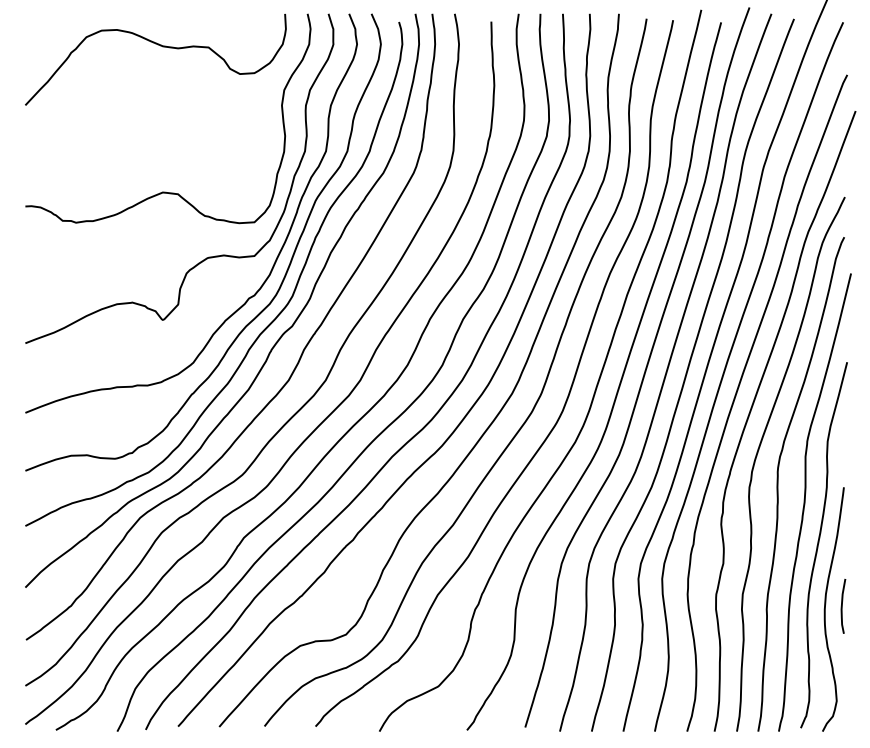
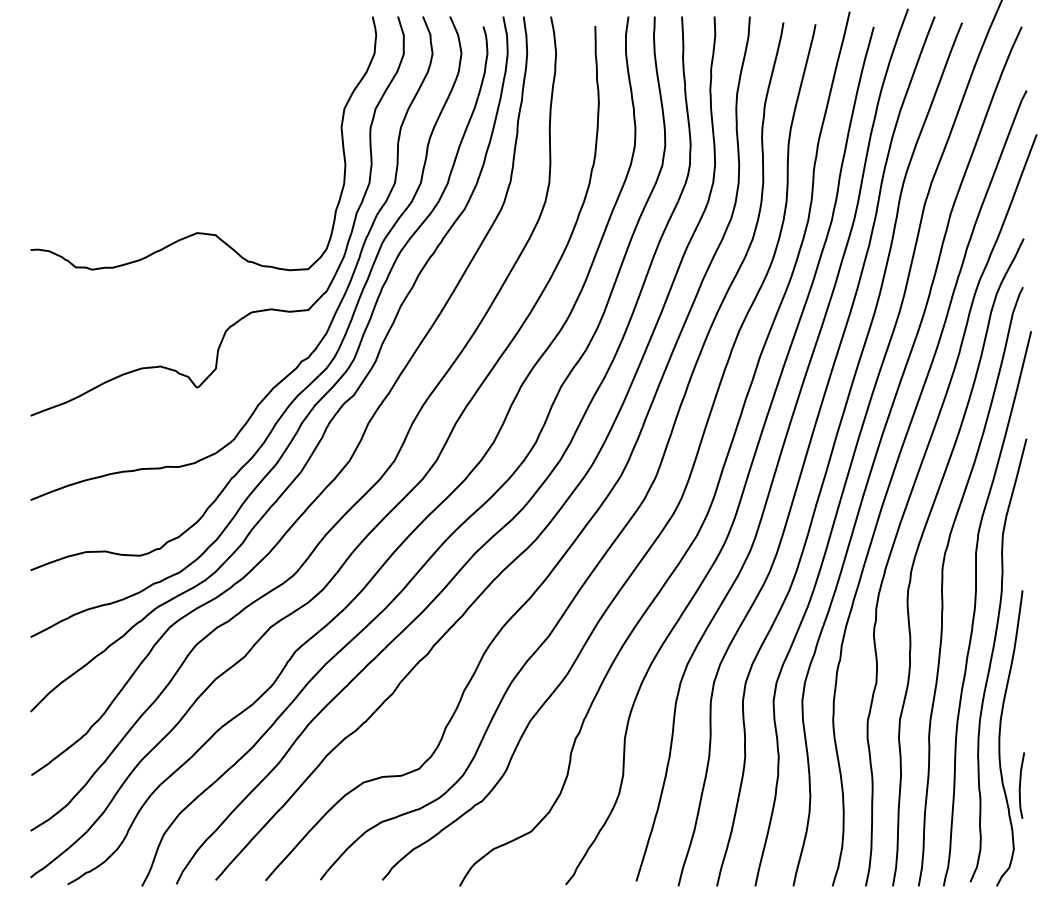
curve: (161, 46) -> (195, 56), removed
curve: (842, 606) -> (1020, 785), moved

